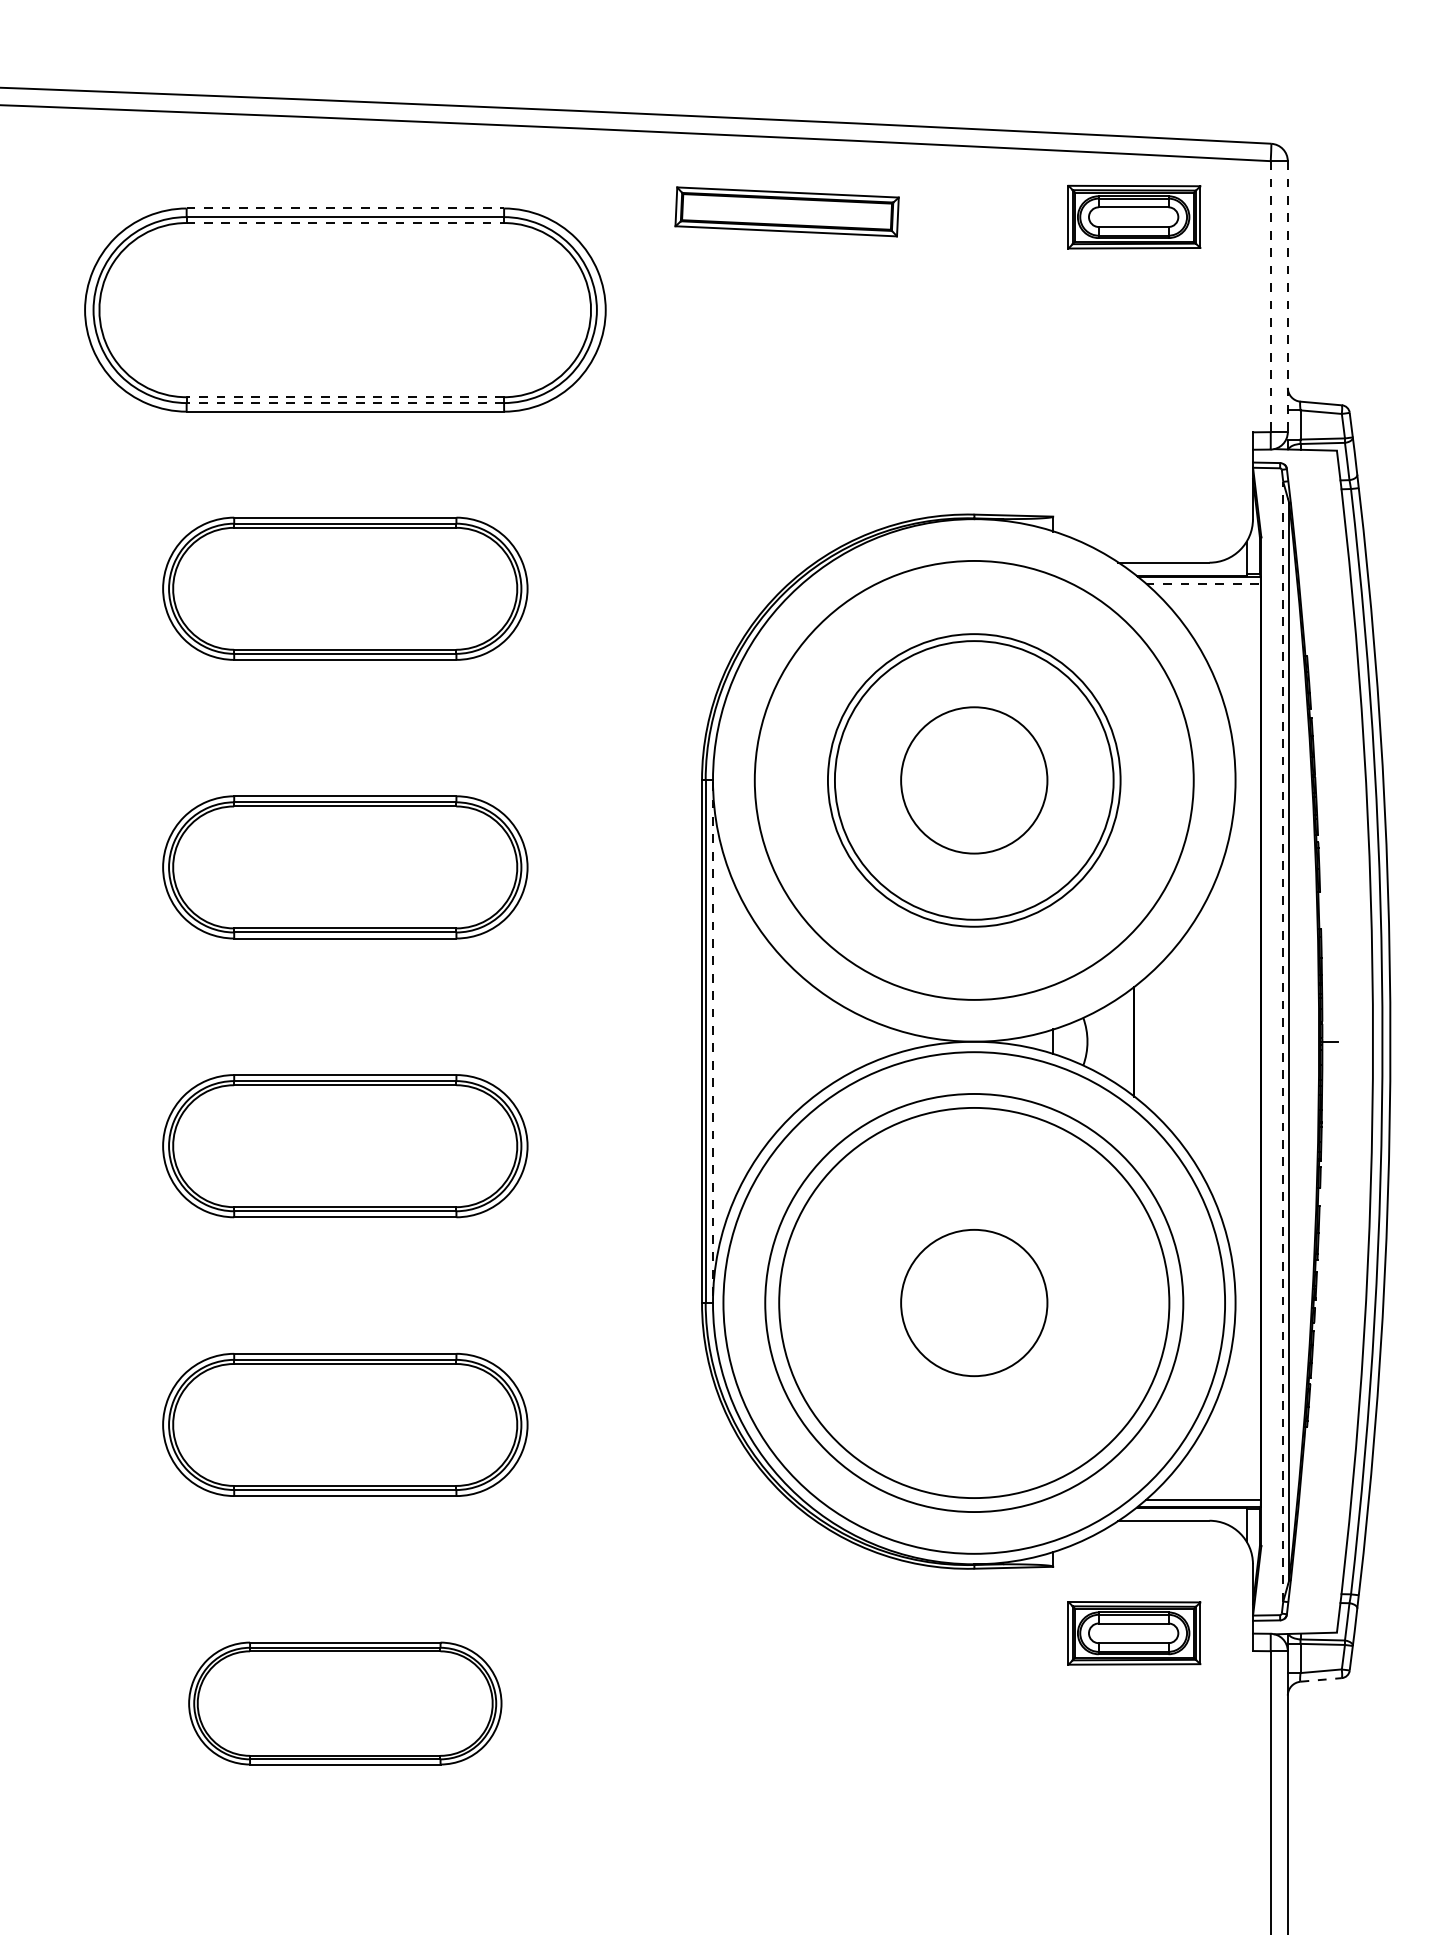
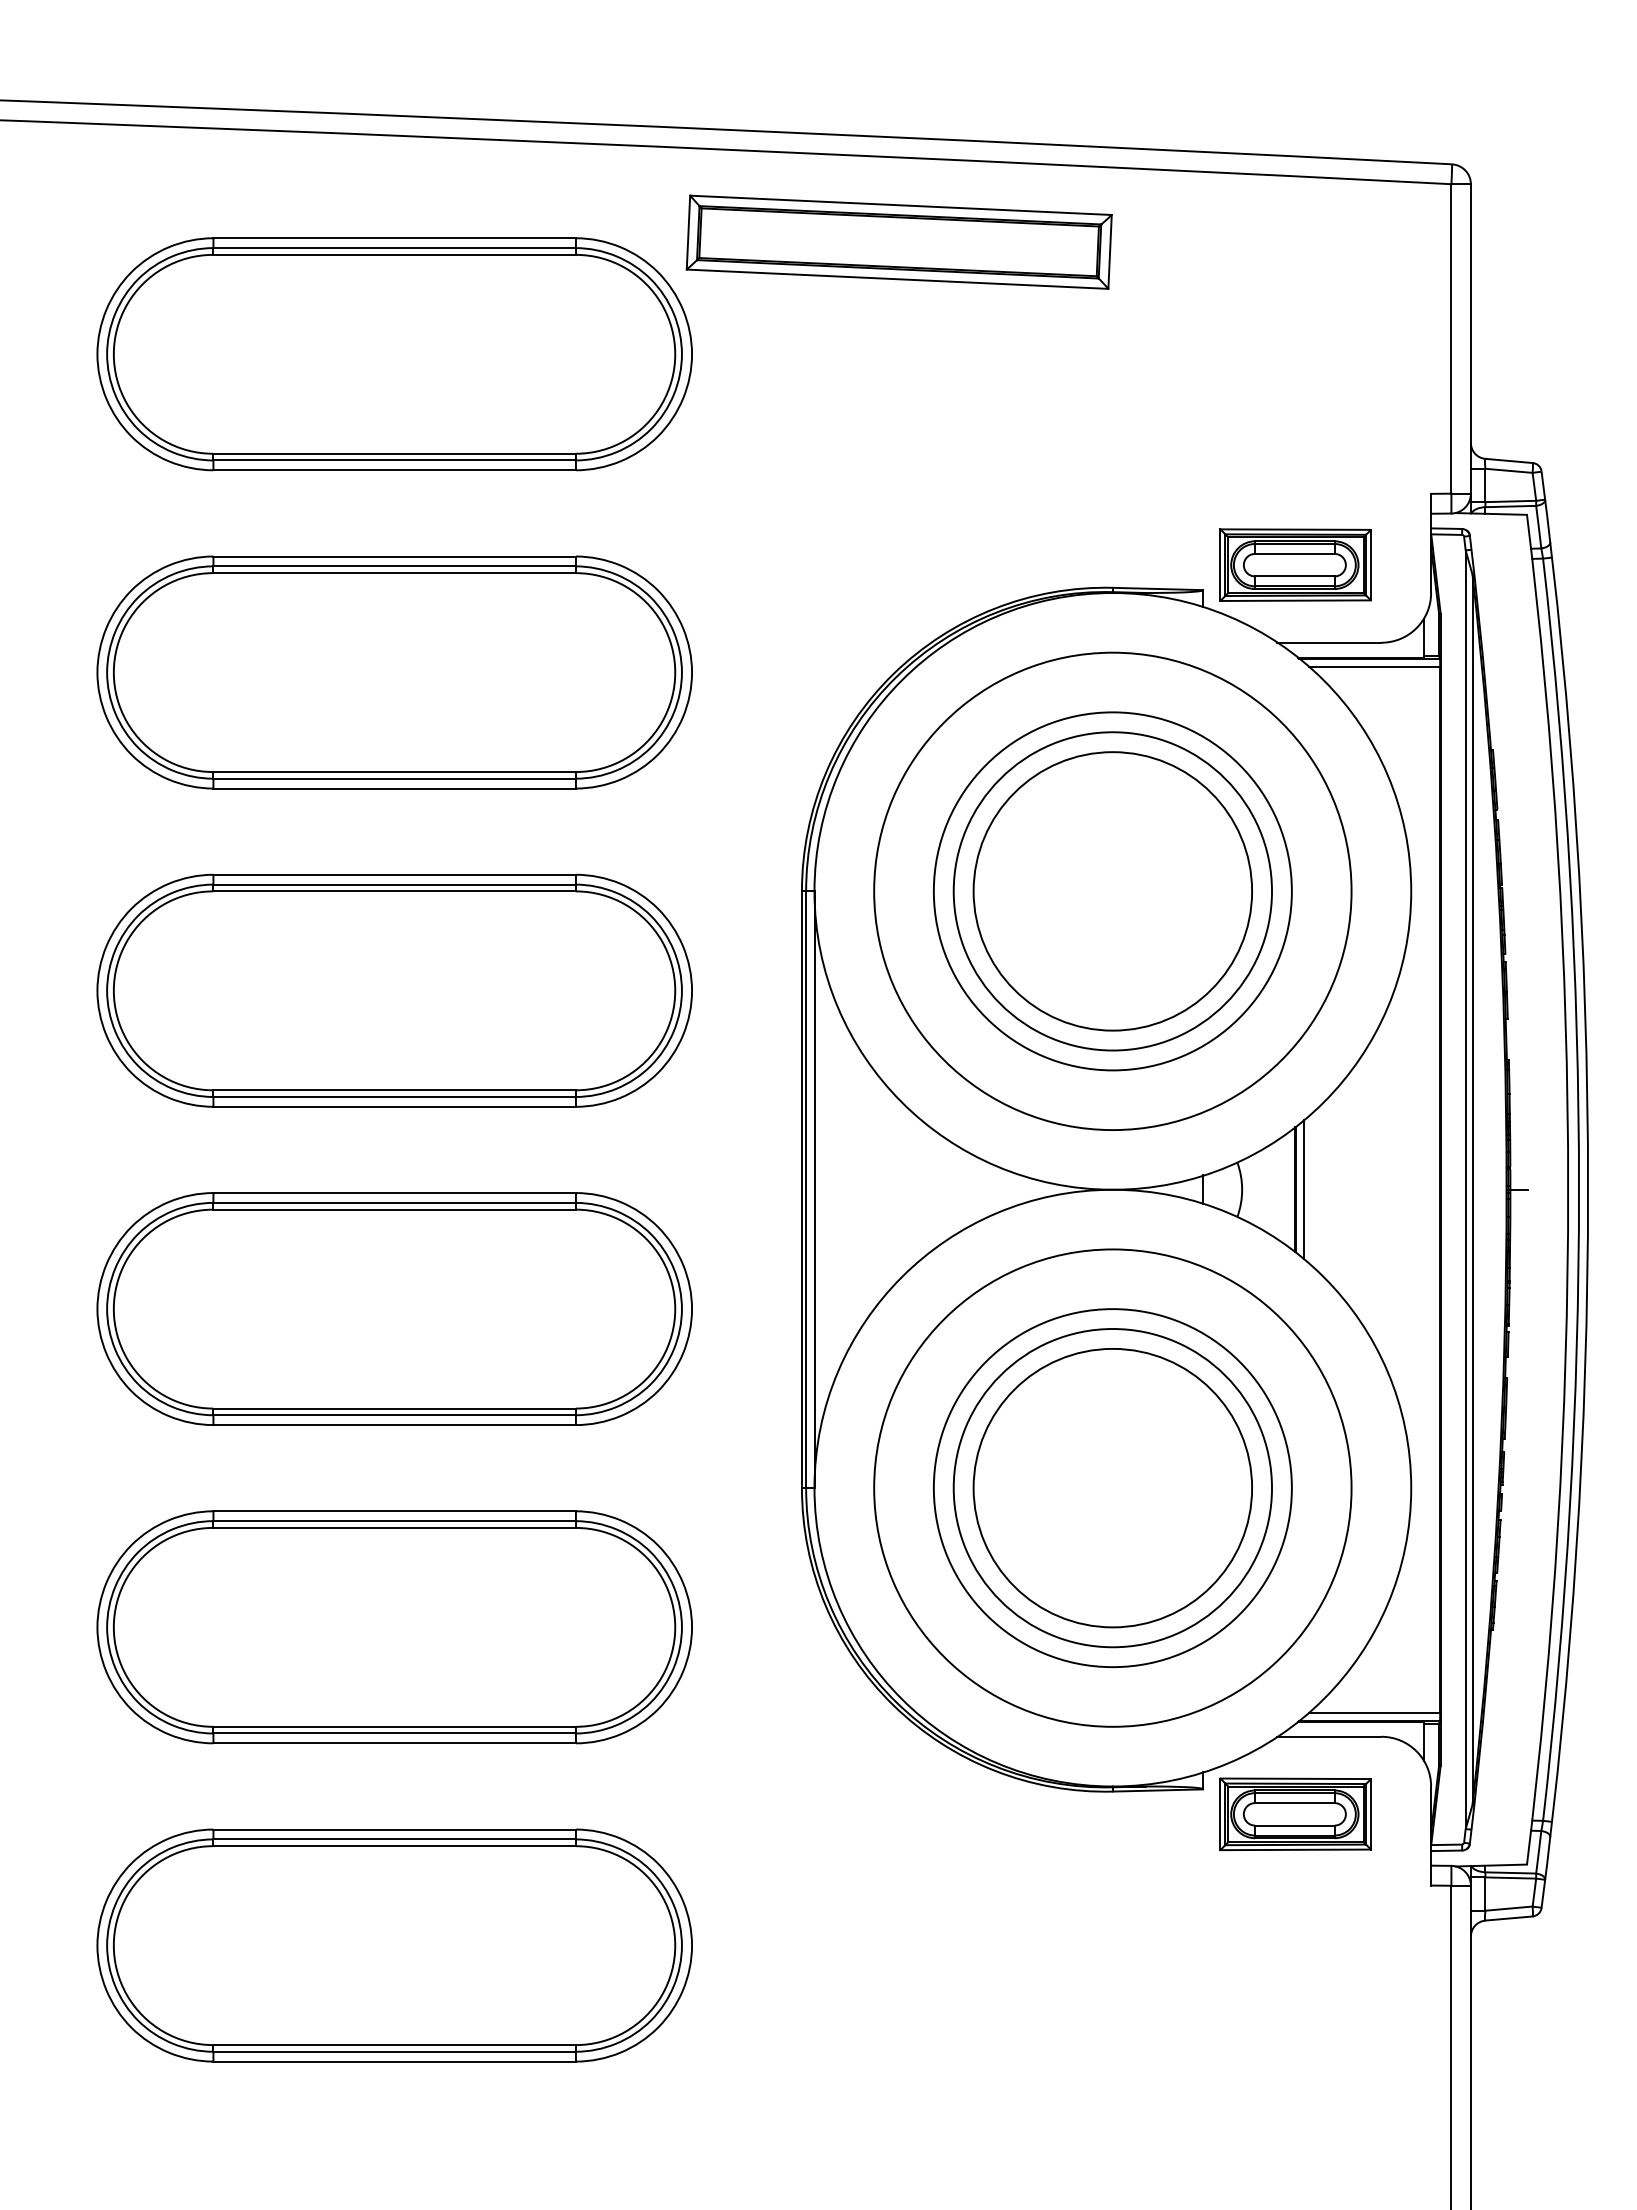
line: (346, 208) -> (395, 238), dashed -> solid
part: (786, 211) -> (898, 241), size x1.67
part: (1134, 216) -> (1295, 564), moved
line: (346, 222) -> (395, 254), dashed -> solid
line: (1270, 296) -> (1451, 338), dashed -> solid
line: (1287, 305) -> (1470, 348), dashed -> solid
line: (345, 396) -> (394, 453), dashed -> solid
line: (345, 403) -> (394, 460), dashed -> solid
line: (1203, 583) -> (1374, 666), dashed -> solid
part: (345, 588) -> (394, 672), size x1.43
circle: (973, 780) -> (1112, 891), size x0.71
circle: (973, 780) -> (1112, 891), size x1.43
circle: (973, 780) -> (1112, 891), size x1.67
part: (345, 867) -> (394, 990), size x1.43
line: (1141, 1041) -> (1303, 1189), added
line: (1283, 1041) -> (1465, 1189), dashed -> solid
line: (712, 1042) -> (814, 1190), dashed -> solid
part: (345, 1145) -> (394, 1308), size x1.43
circle: (973, 1302) -> (1112, 1487), size x1.67
circle: (973, 1303) -> (1112, 1488), size x0.62
circle: (973, 1303) -> (1112, 1488), size x0.71
part: (345, 1425) -> (394, 1627), size x1.43
part: (1134, 1633) -> (1295, 1814), moved
line: (1321, 1679) -> (1509, 1918), dashed -> solid
part: (345, 1703) -> (394, 1945), size x1.67

